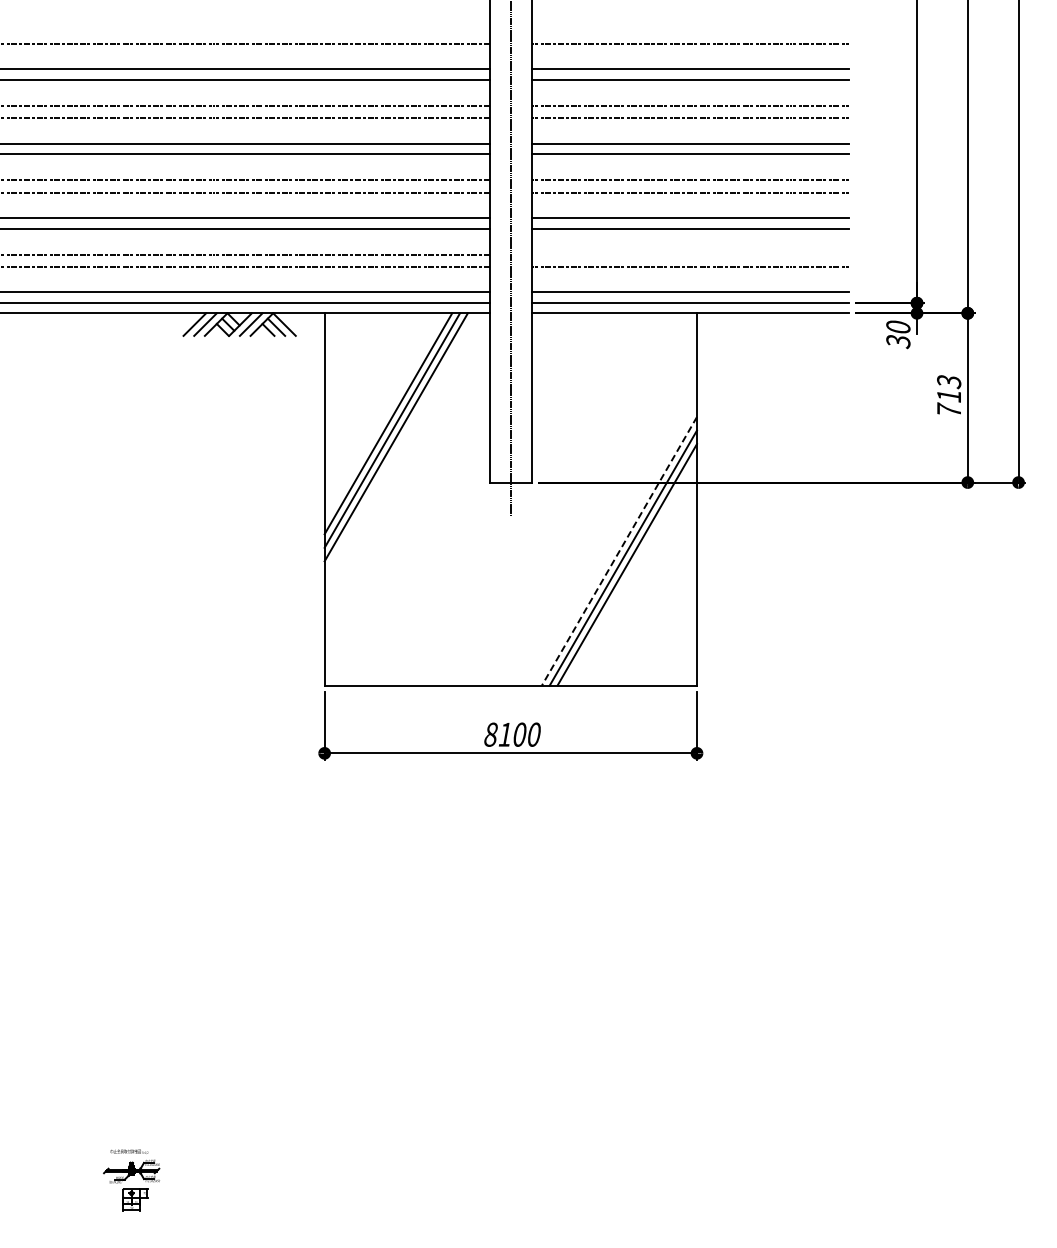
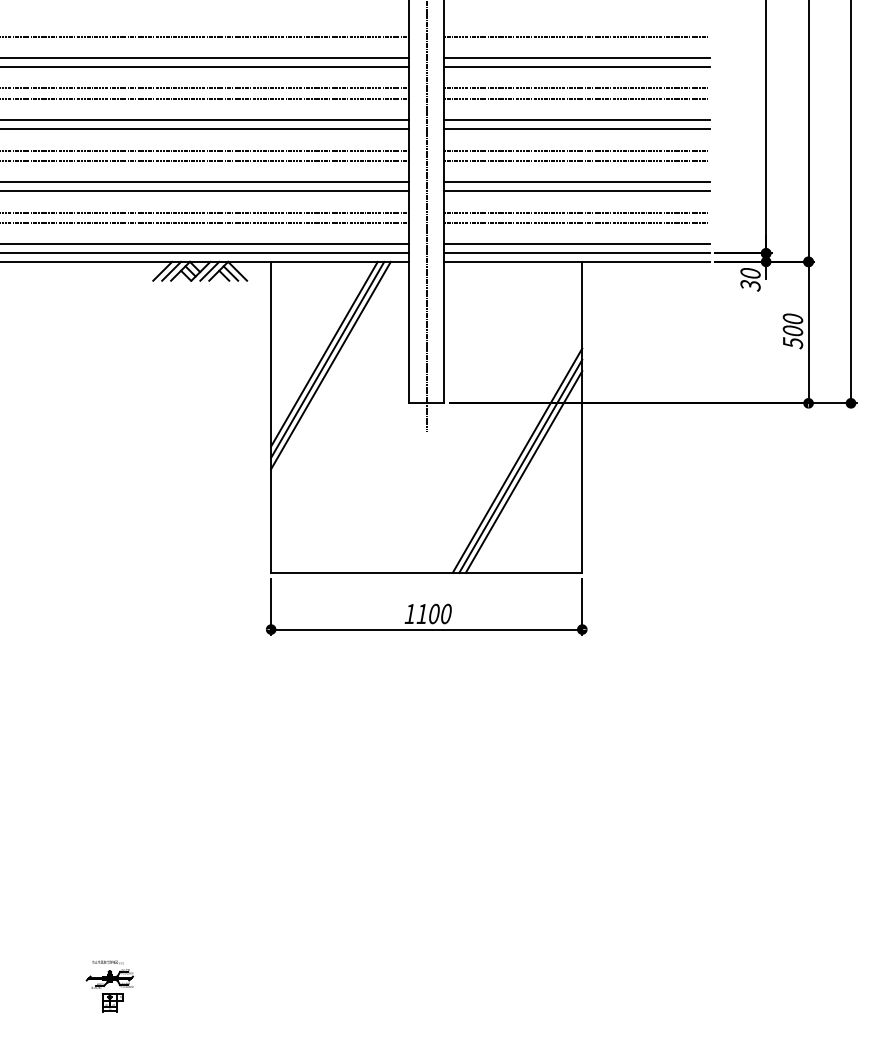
line: (690, 254) -> (576, 212), added
text: (949, 396) -> (793, 331), 713 -> 500
line: (619, 551) -> (517, 460), dashed -> solid
text: (490, 734) -> (409, 613), 8100 -> 1100

